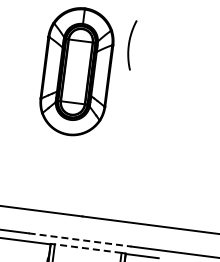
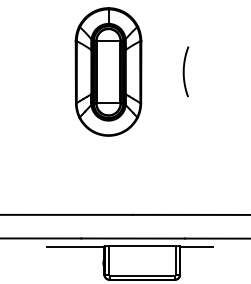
curve: (129, 44) -> (184, 71), moved
line: (80, 240) -> (133, 238), dashed -> solid
line: (88, 249) -> (142, 246), dashed -> solid

